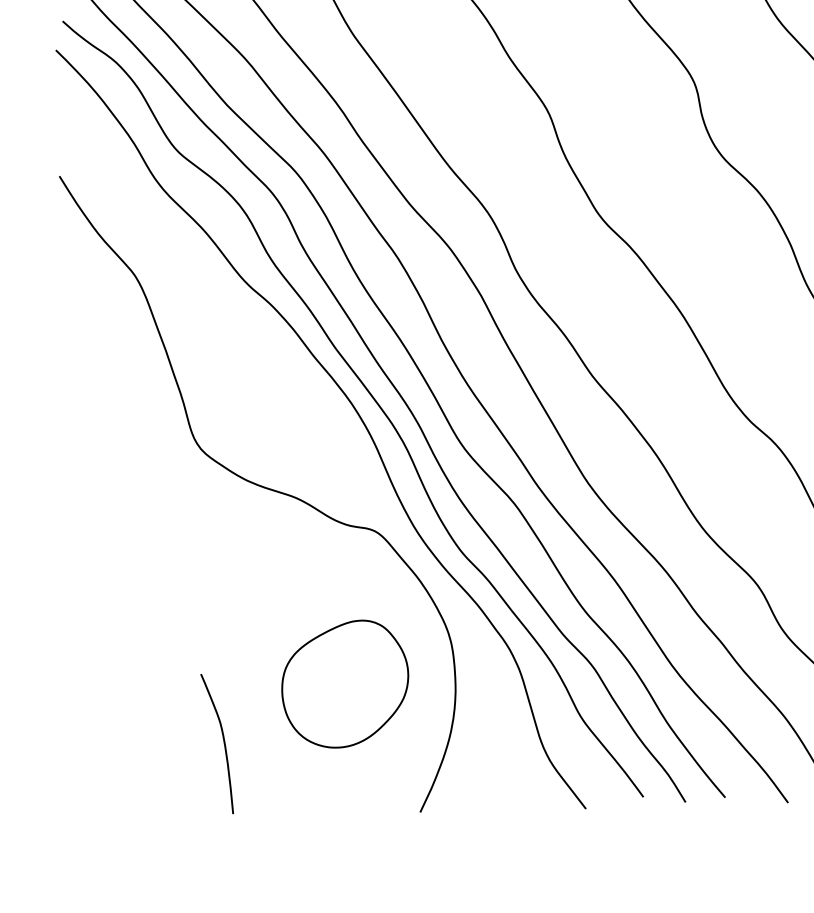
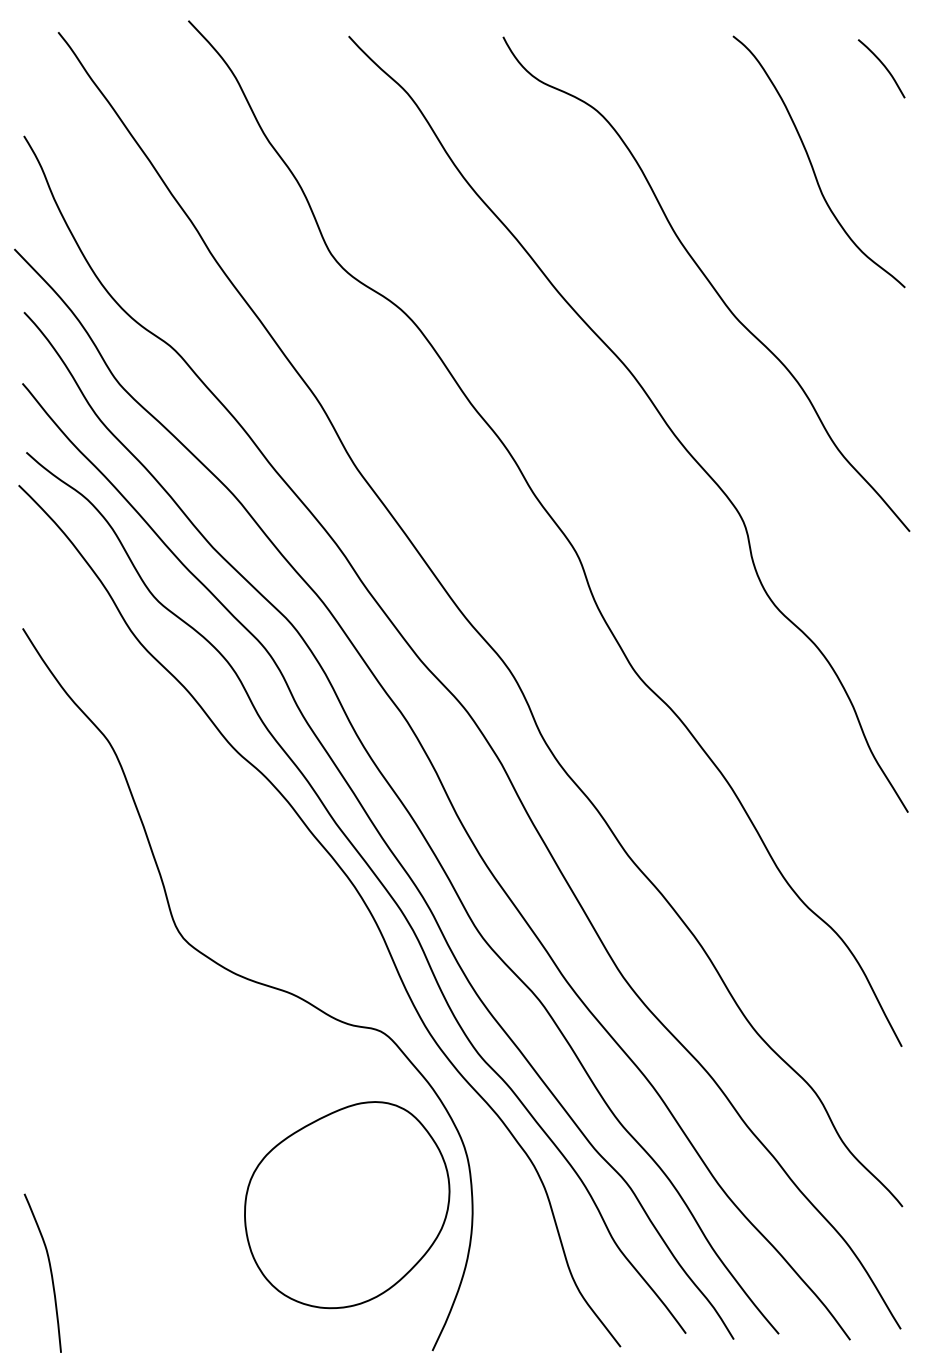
part: (345, 684) -> (347, 1205), size x1.43
curve: (223, 743) -> (50, 1272), moved

